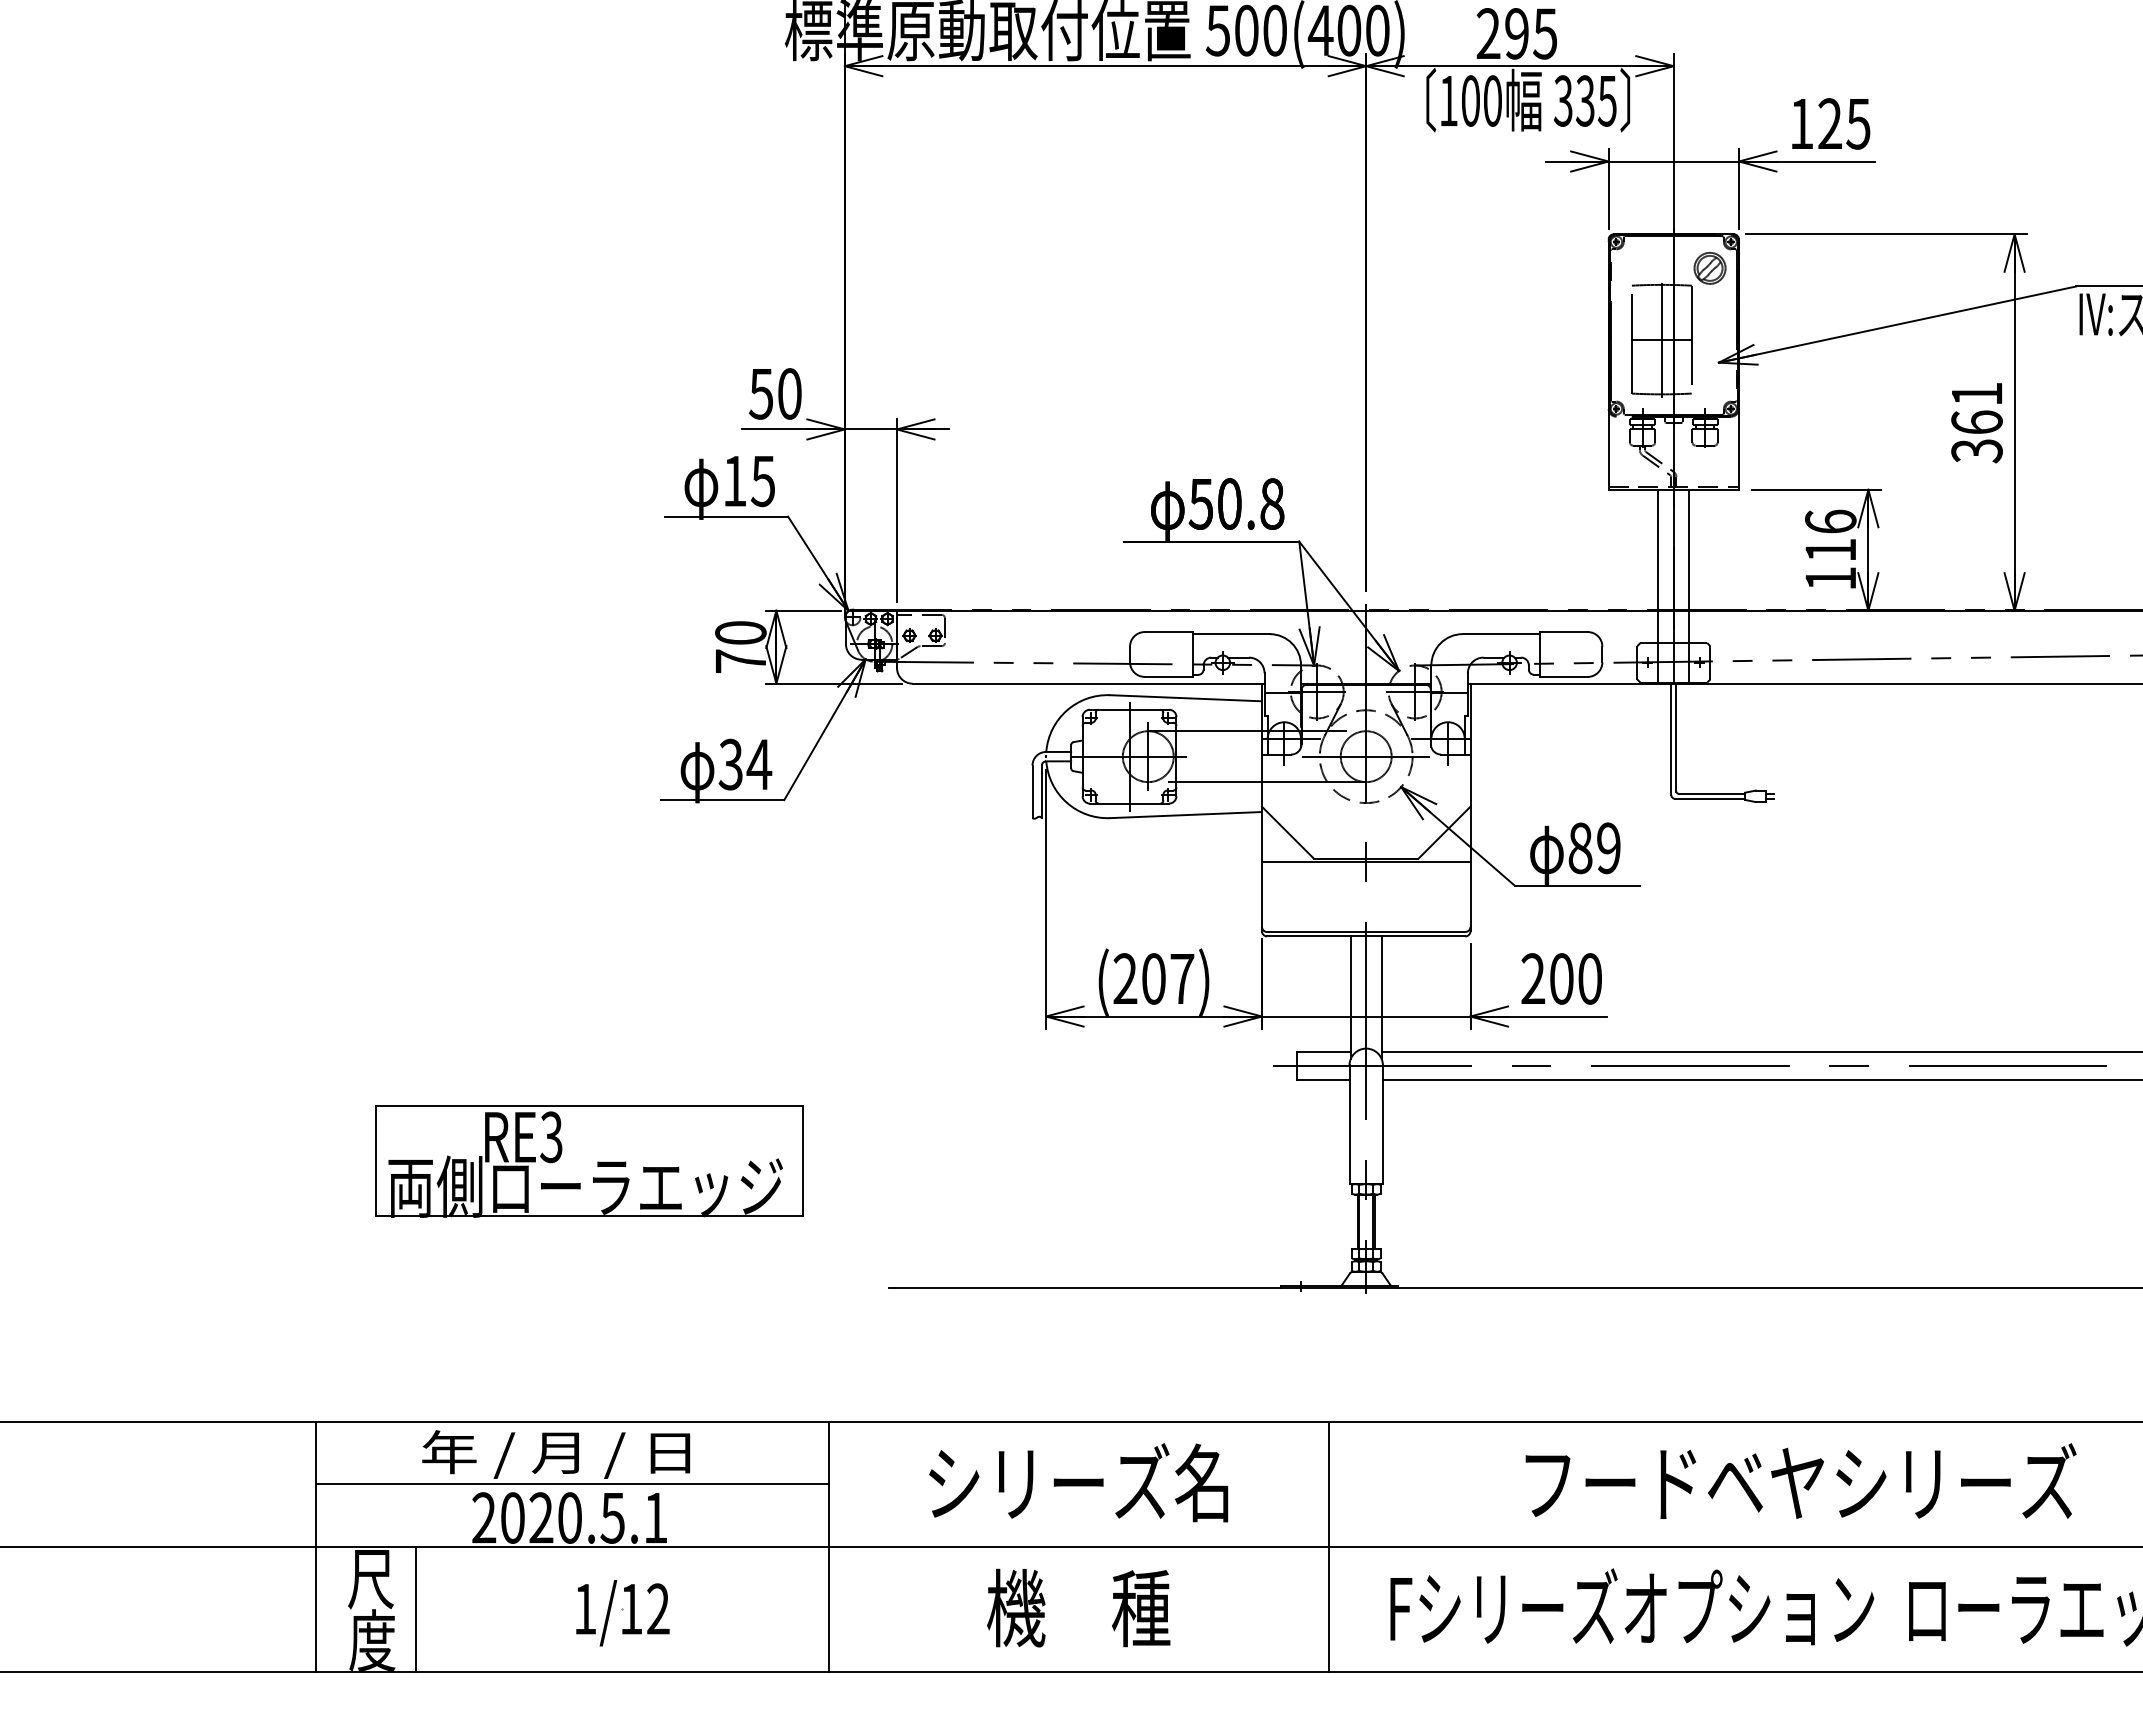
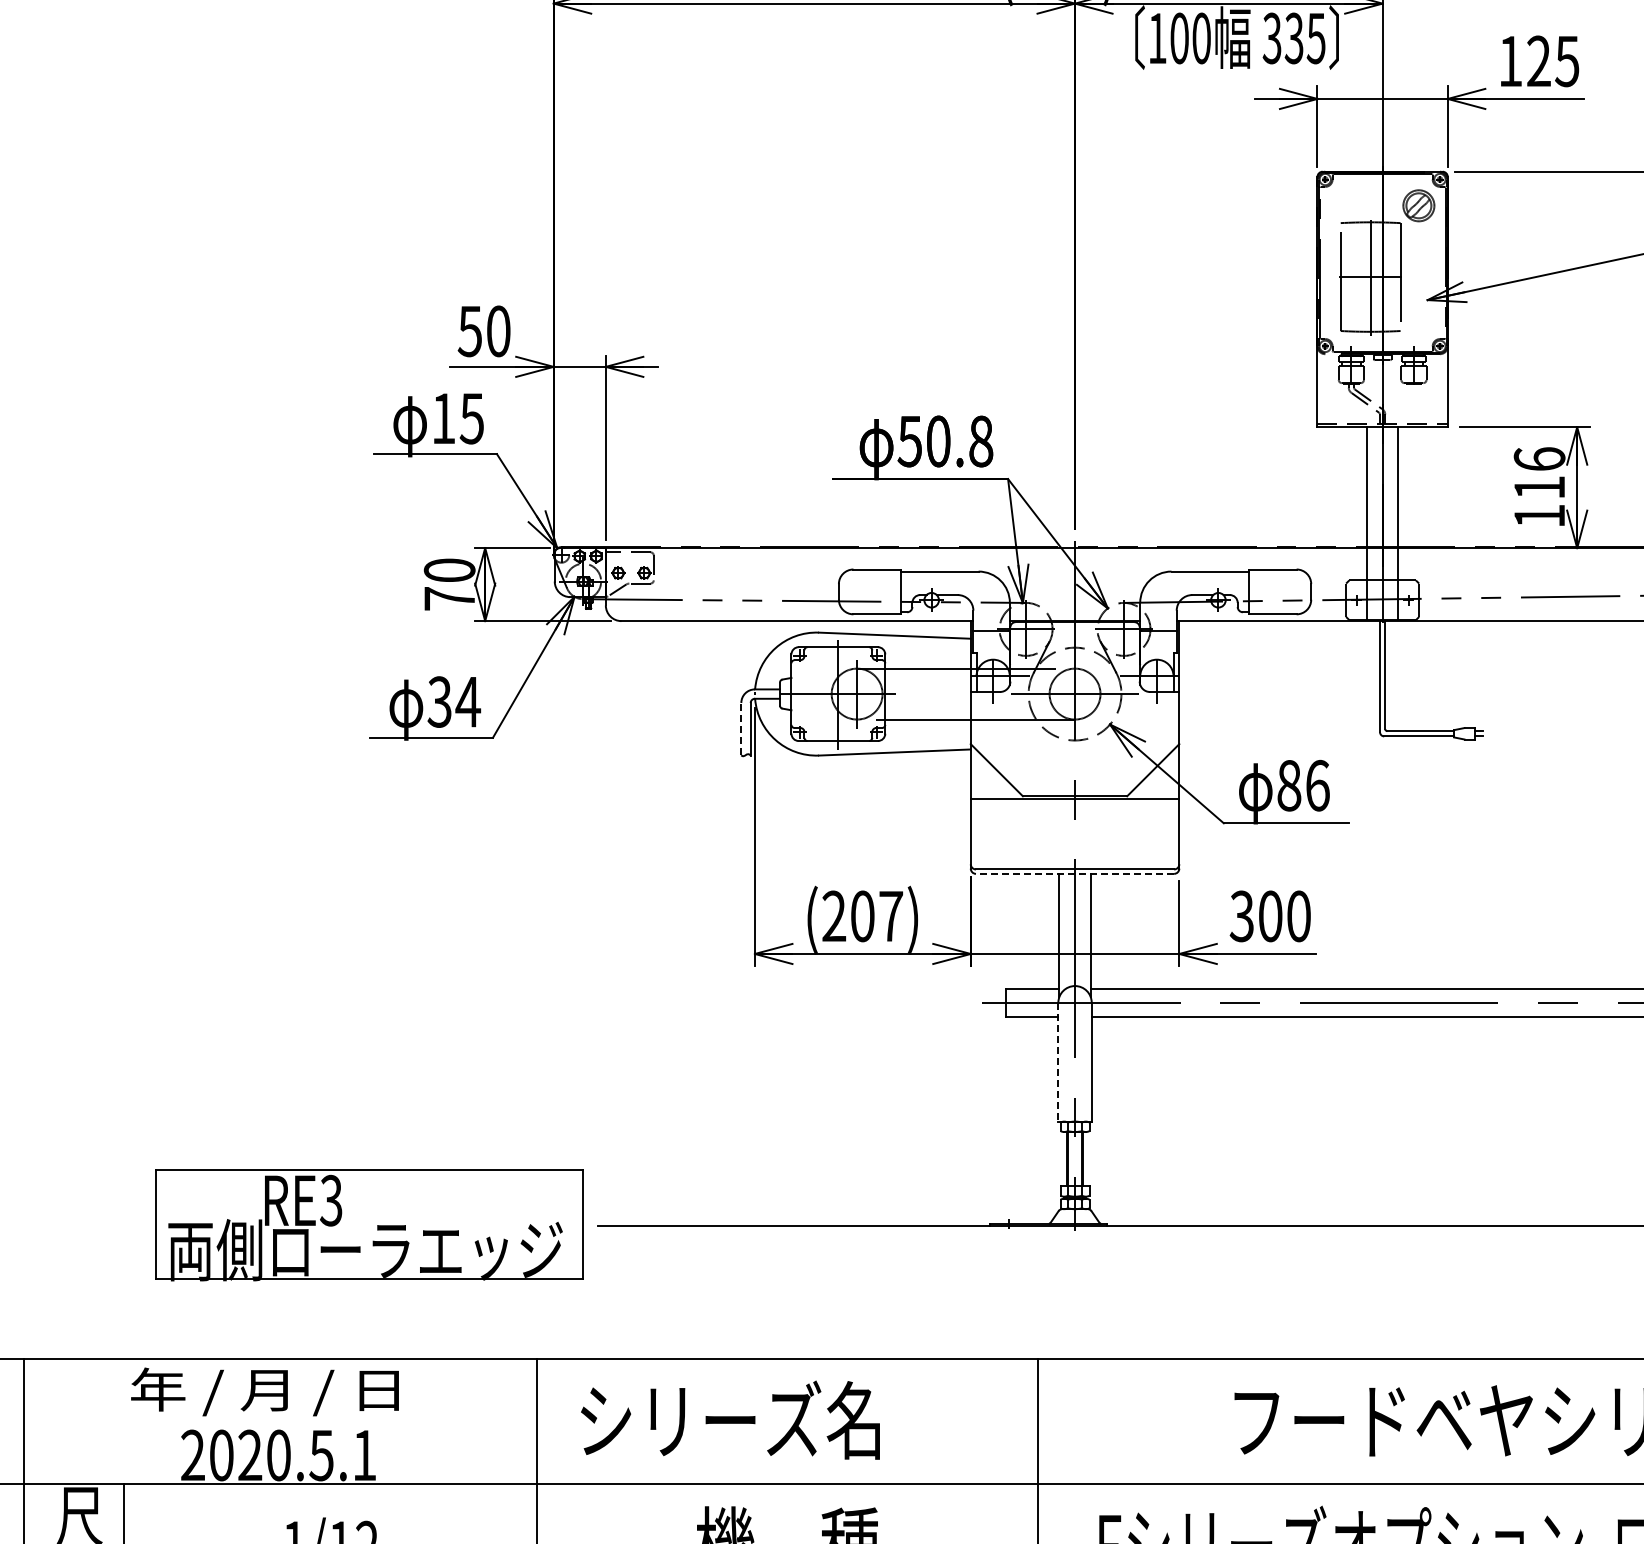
line: (1032, 791) -> (741, 728), solid -> dashed
text: (1608, 848) -> (1317, 785), 89 -> 86
line: (1365, 936) -> (1074, 873), solid -> dashed
text: (1533, 978) -> (1242, 915), 200 -> 300
line: (1349, 1125) -> (1058, 1062), solid -> dashed
part: (589, 1161) -> (369, 1224), moved
text: (1078, 1482) -> (730, 1419), moved
line: (571, 1484) -> (280, 1421), removed

